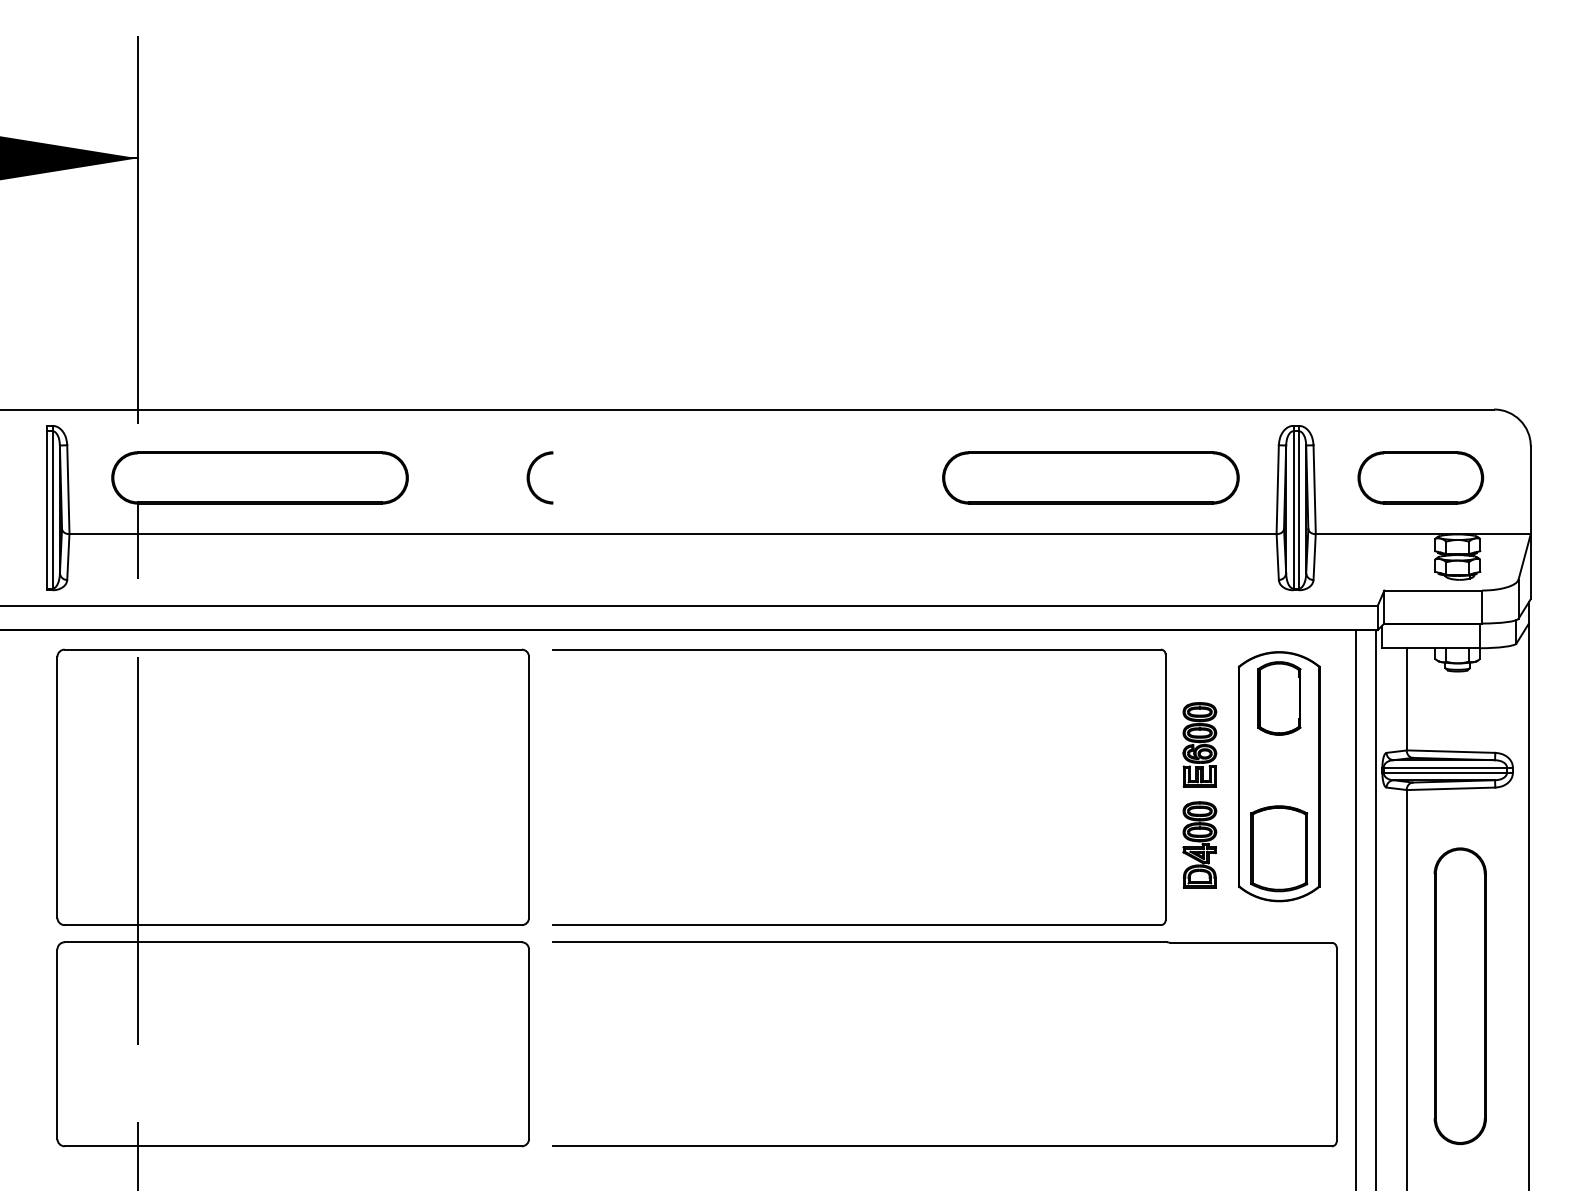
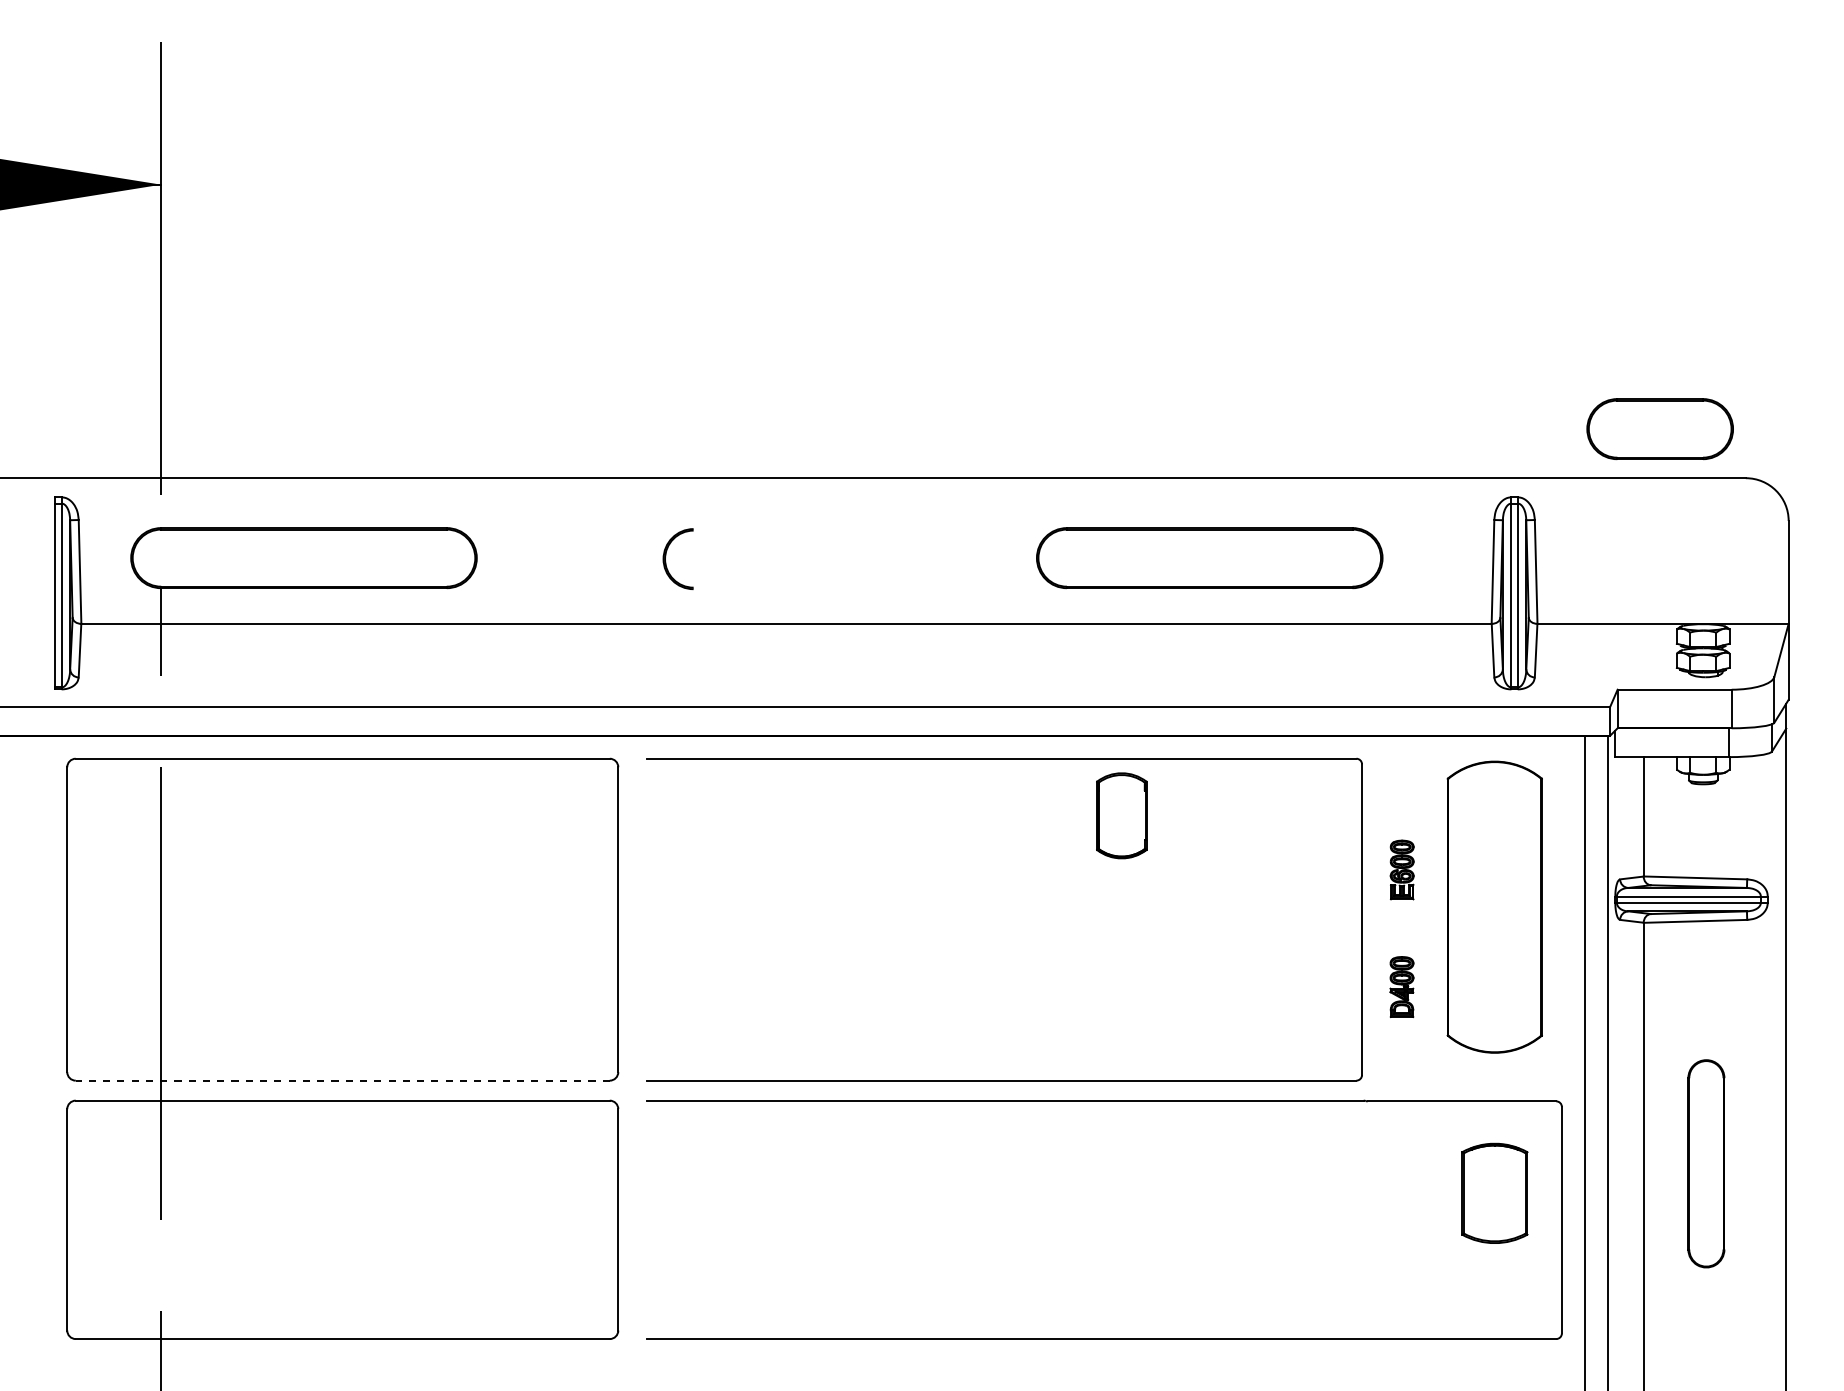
part: (530, 475) -> (666, 556), moved
part: (1090, 478) -> (1209, 558), moved
part: (1420, 478) -> (1659, 429), moved
part: (1279, 698) -> (1121, 815), moved
part: (1200, 744) -> (1402, 869), size x0.6
part: (1199, 844) -> (1401, 986), size x0.6
part: (1279, 847) -> (1494, 1192), moved
line: (293, 925) -> (342, 1080), solid -> dashed
part: (1460, 996) -> (1706, 1163), size x0.6

